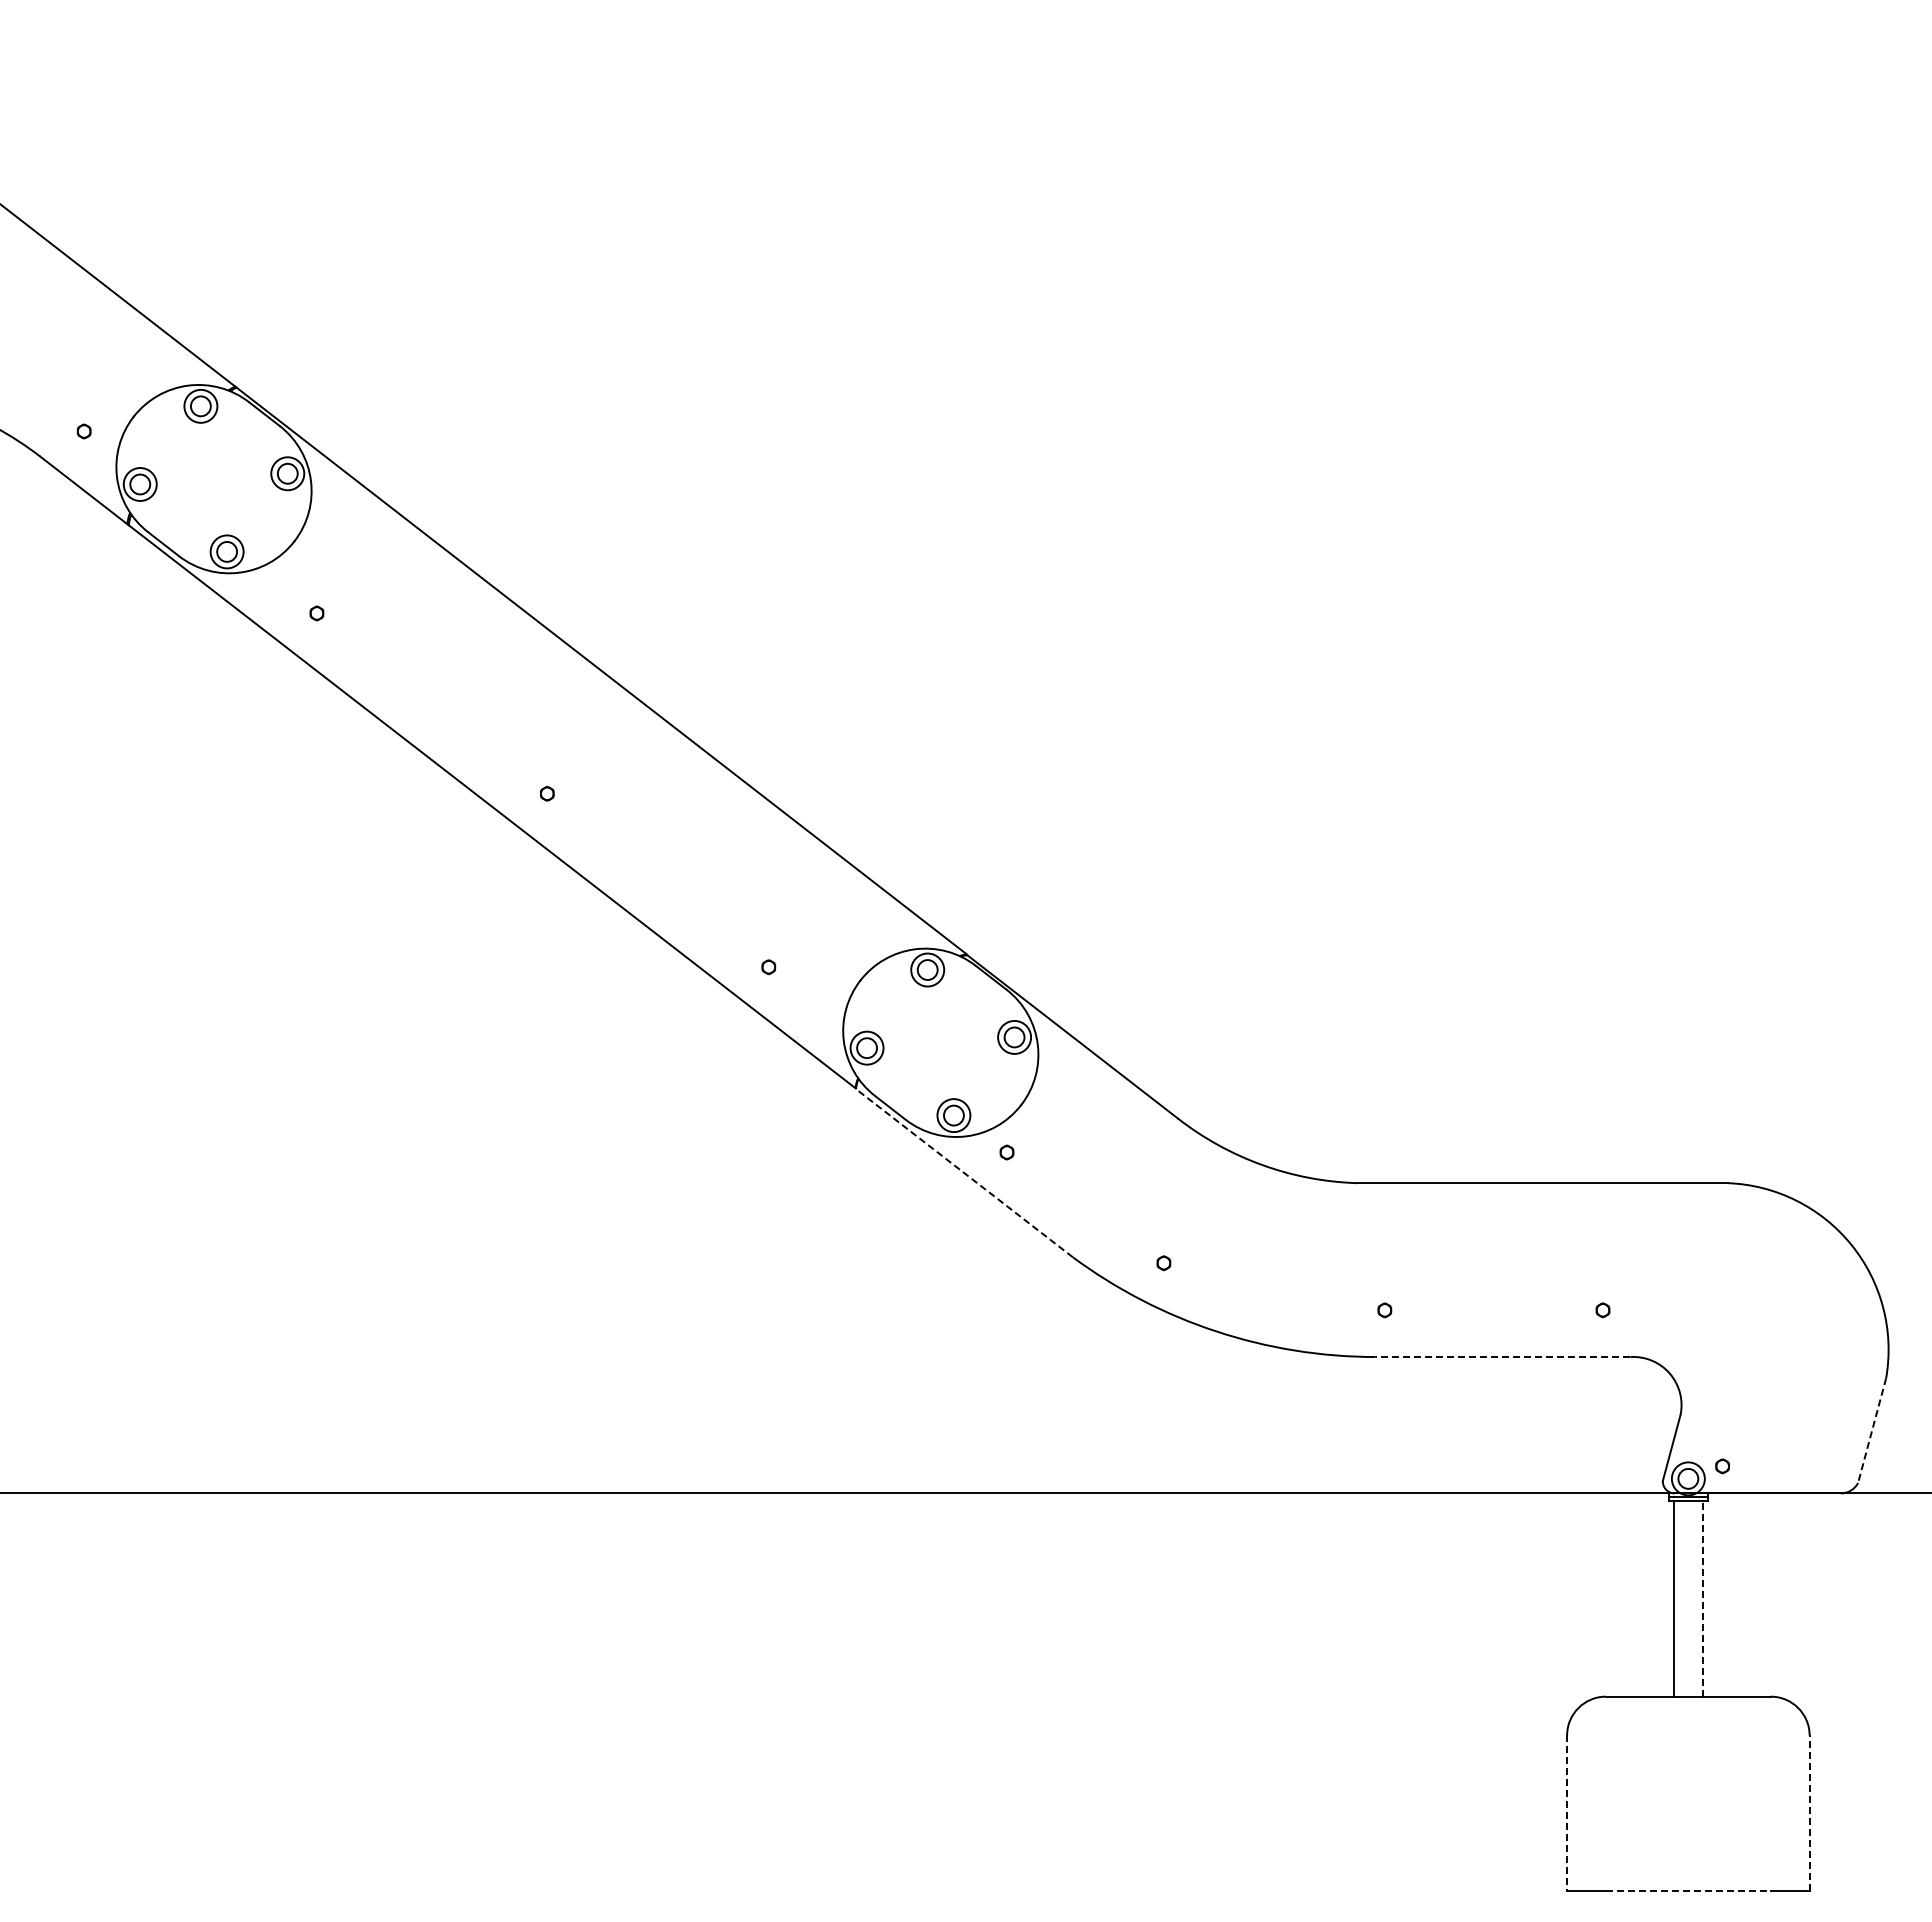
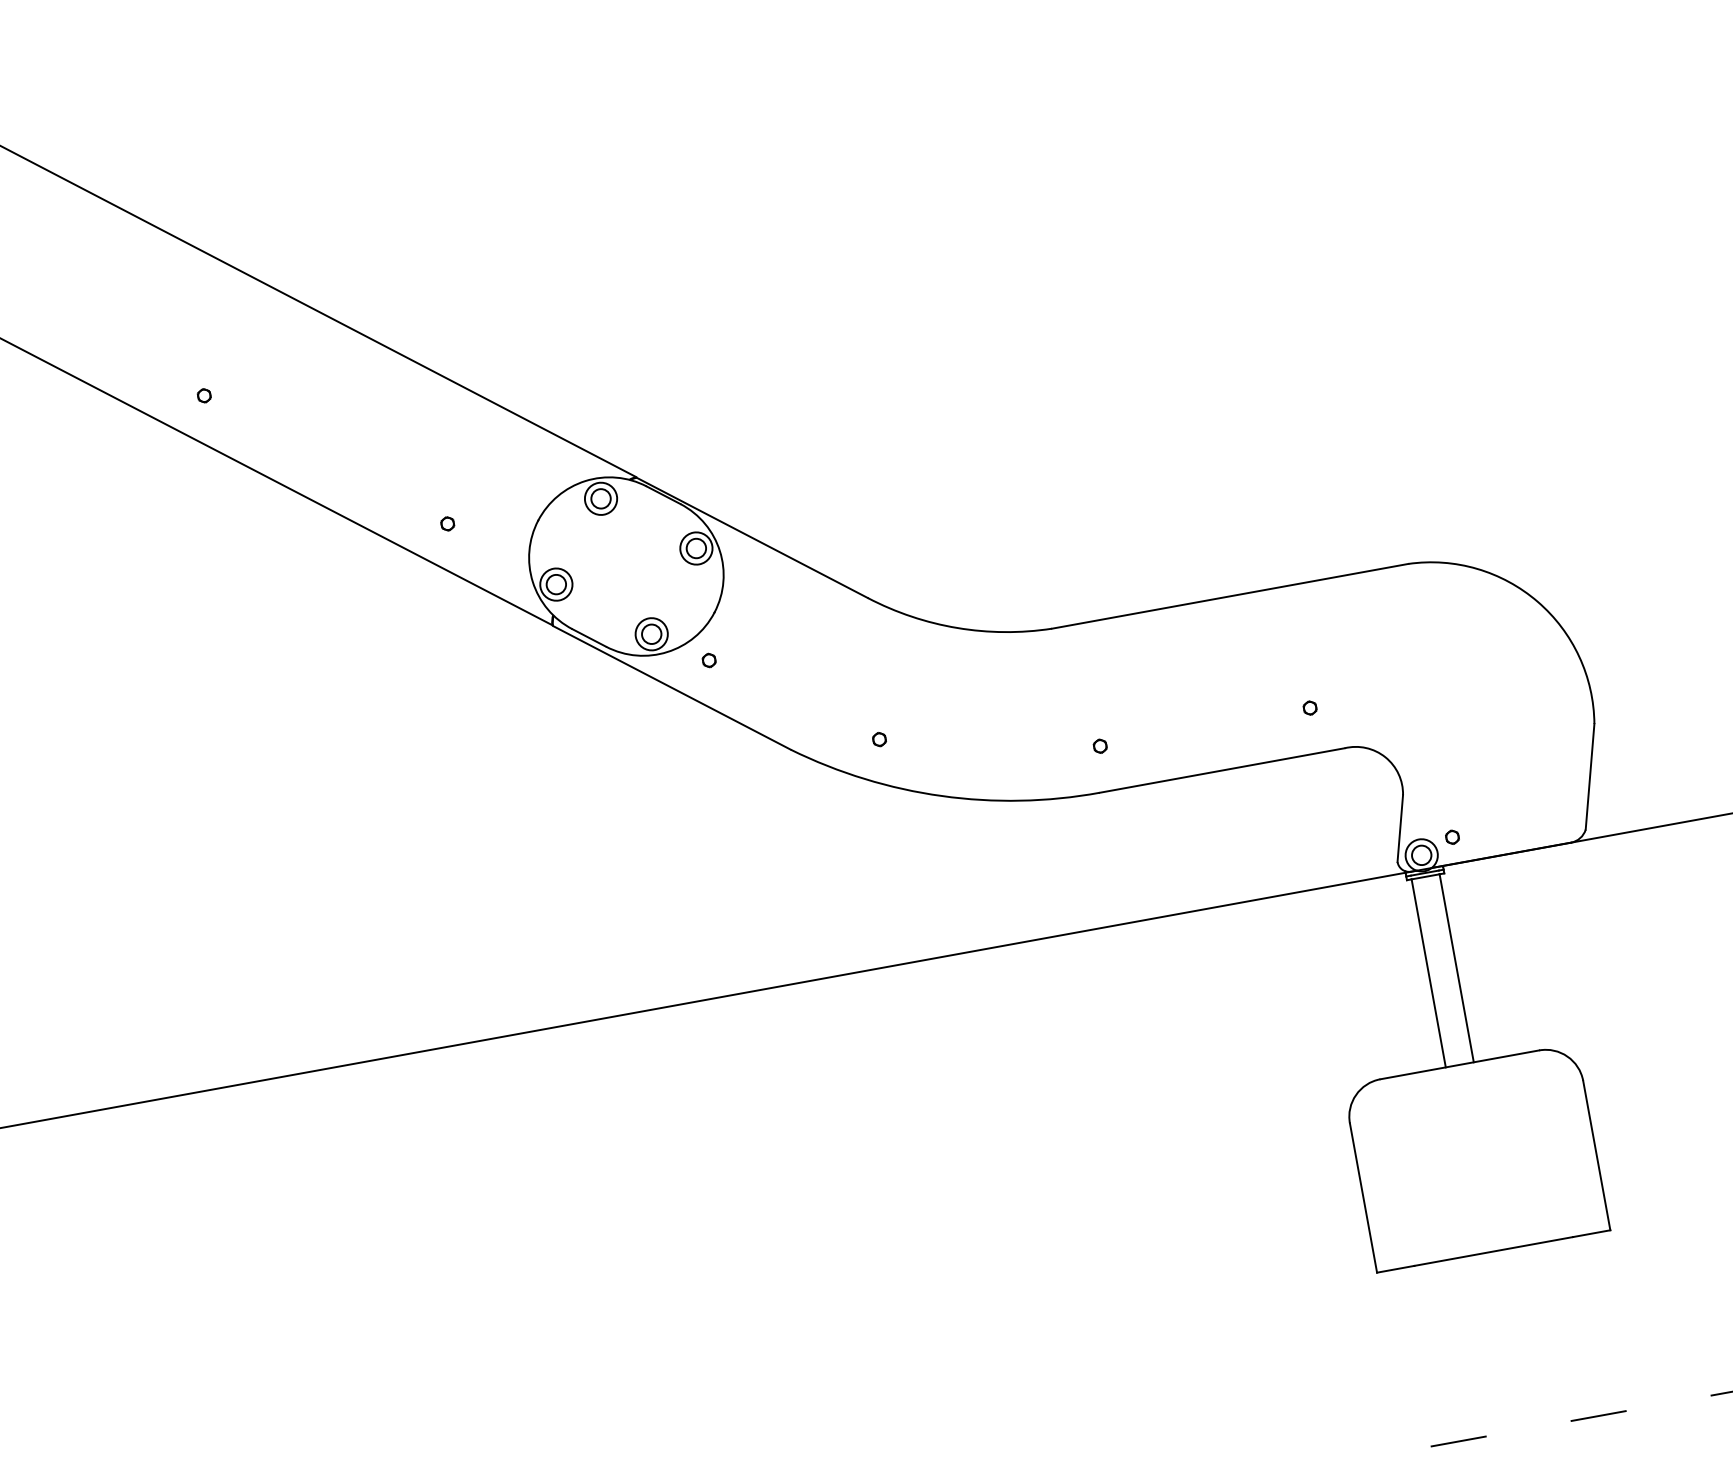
line: (964, 1172) -> (671, 687), dashed -> solid
line: (1502, 1357) -> (1221, 771), dashed -> solid
line: (1872, 1431) -> (1590, 777), dashed -> solid
line: (1702, 1598) -> (1456, 967), dashed -> solid
line: (1567, 1813) -> (1363, 1198), dashed -> solid
line: (1809, 1813) -> (1596, 1156), dashed -> solid
line: (1688, 1890) -> (1493, 1251), dashed -> solid

